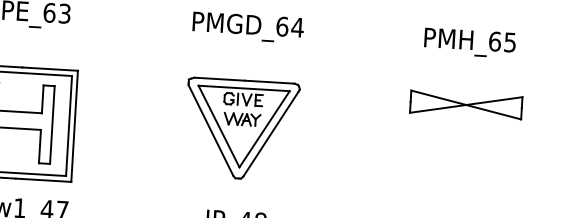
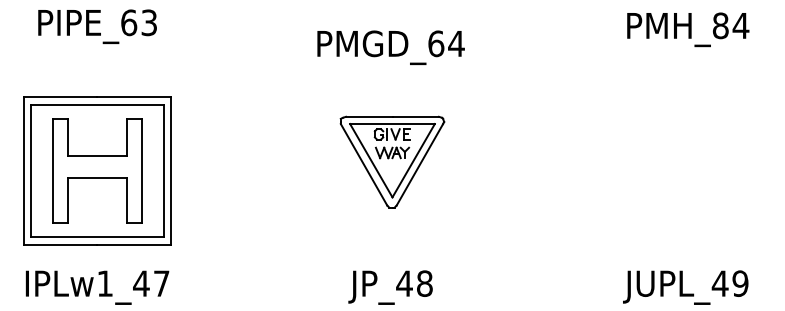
text: (247, 27) -> (390, 47), moved
text: (502, 41) -> (730, 25), PMH_65 -> PMH_84
part: (466, 104) -> (687, 111), removed
part: (241, 129) -> (392, 162), size x0.7

